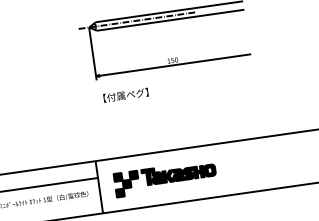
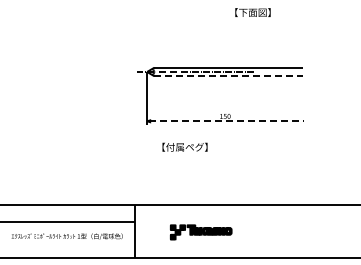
line: (171, 20) -> (229, 76), solid -> dashed
line: (174, 65) -> (226, 121), solid -> dashed
text: (125, 94) -> (184, 146), moved
part: (164, 178) -> (200, 232), size x0.6

